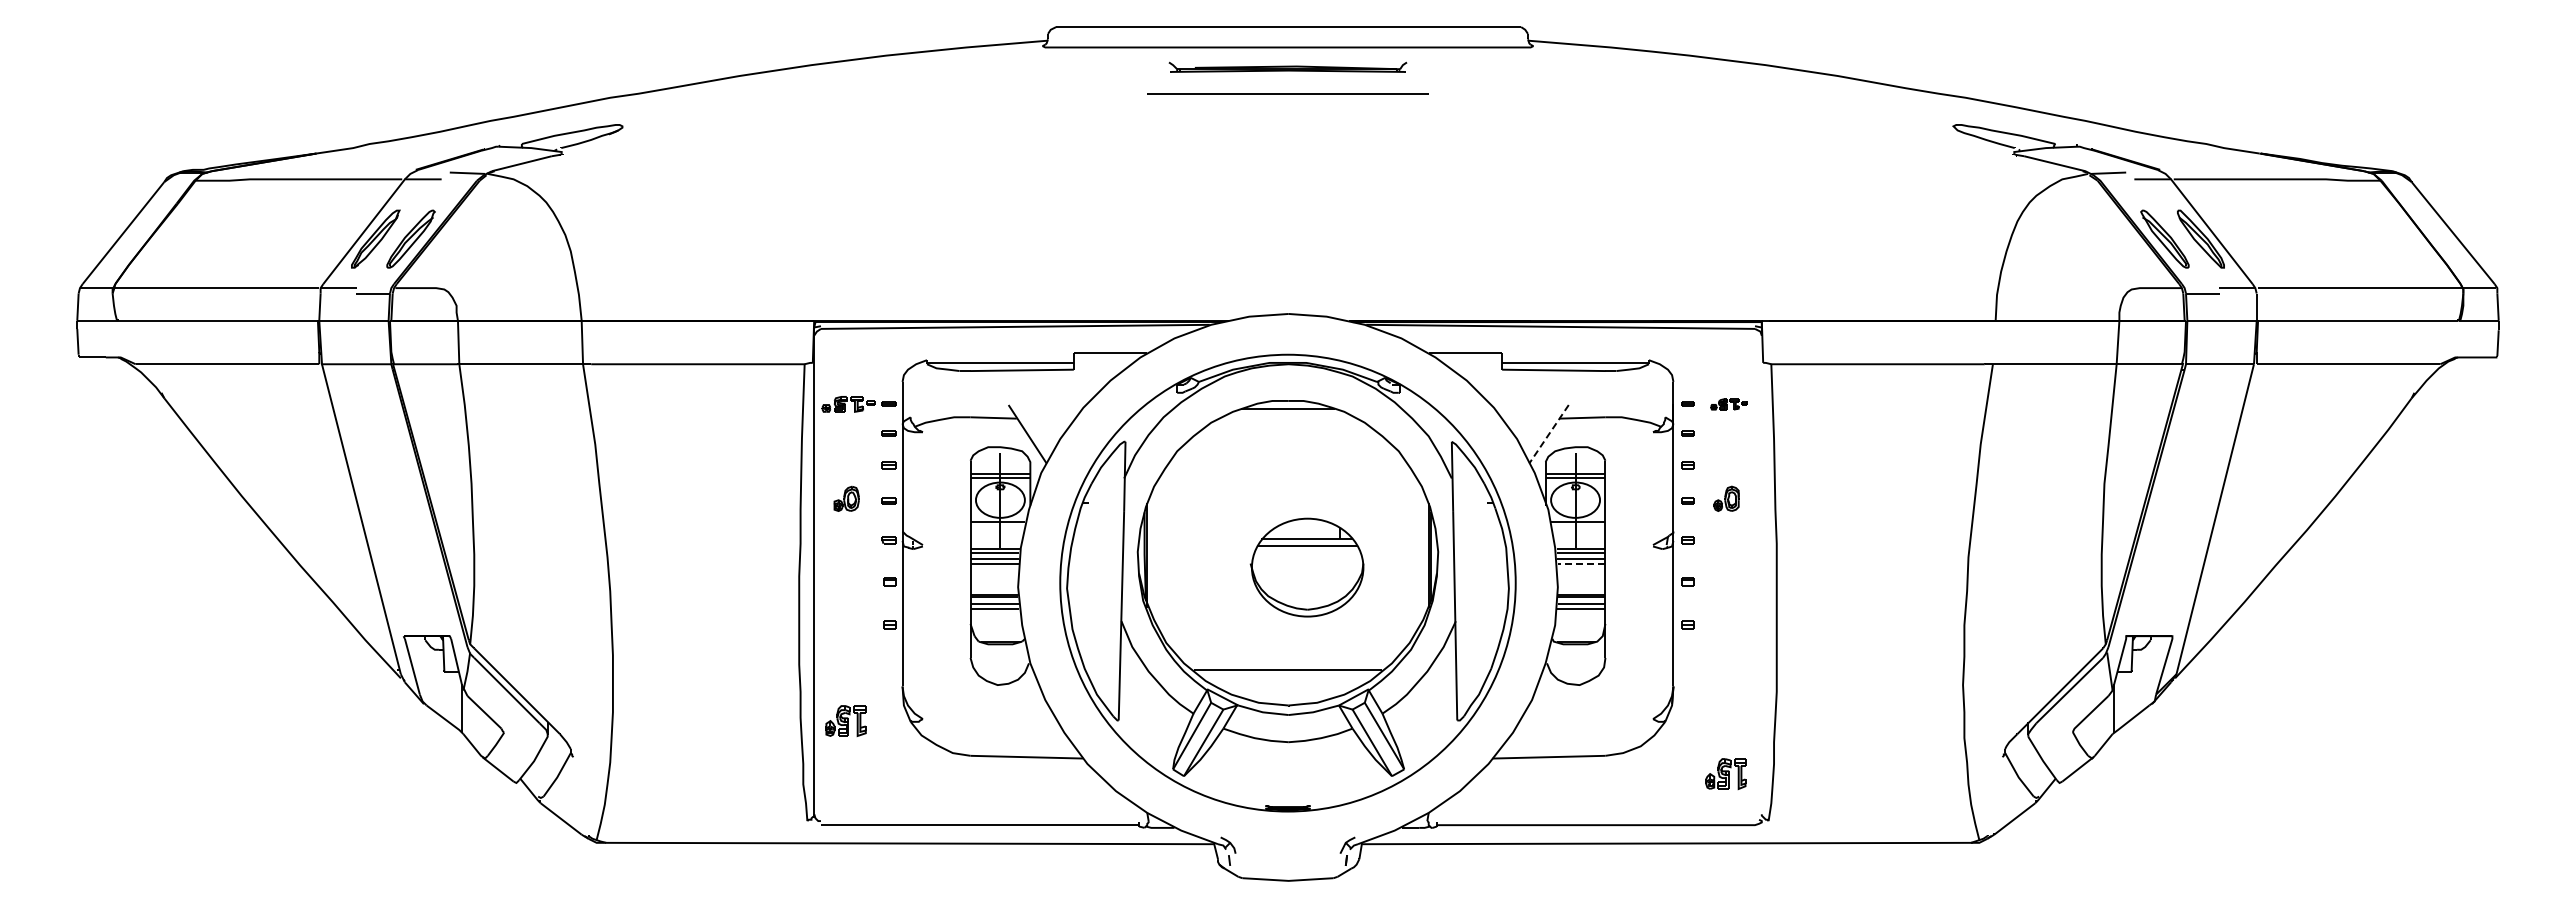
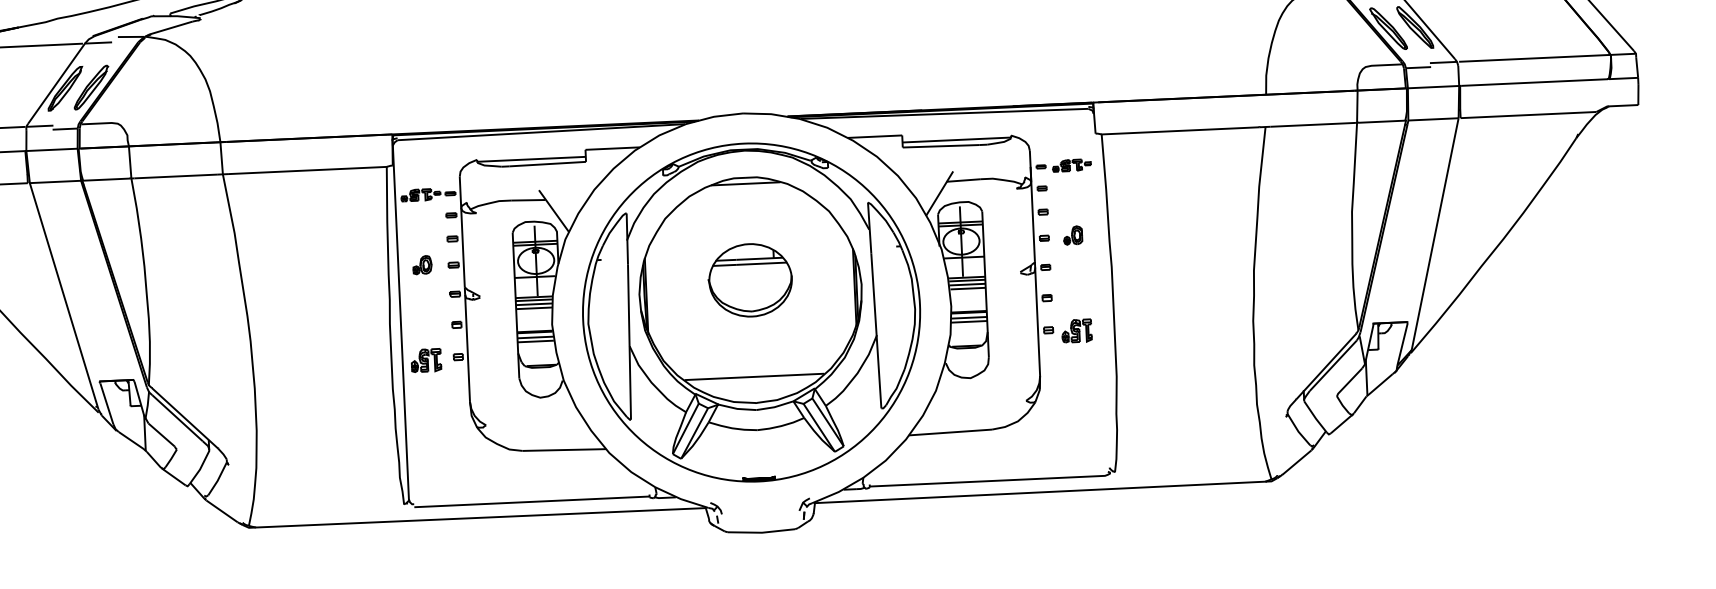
part: (1728, 404) -> (1071, 165), size x1.43
line: (1548, 434) -> (939, 193), dashed -> solid
line: (1581, 564) -> (968, 288), dashed -> solid
part: (1306, 567) -> (749, 280), moved
part: (845, 720) -> (425, 360), moved
part: (1725, 773) -> (1076, 330), moved

